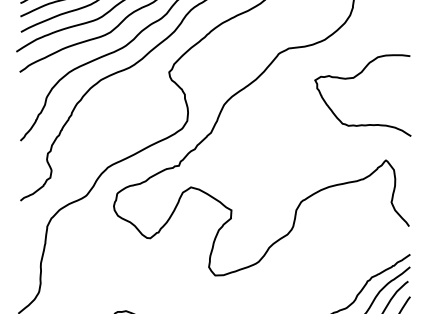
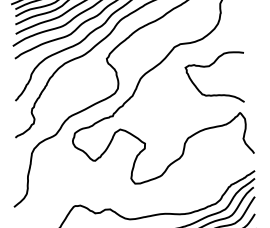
curve: (355, 78) -> (210, 66), moved

